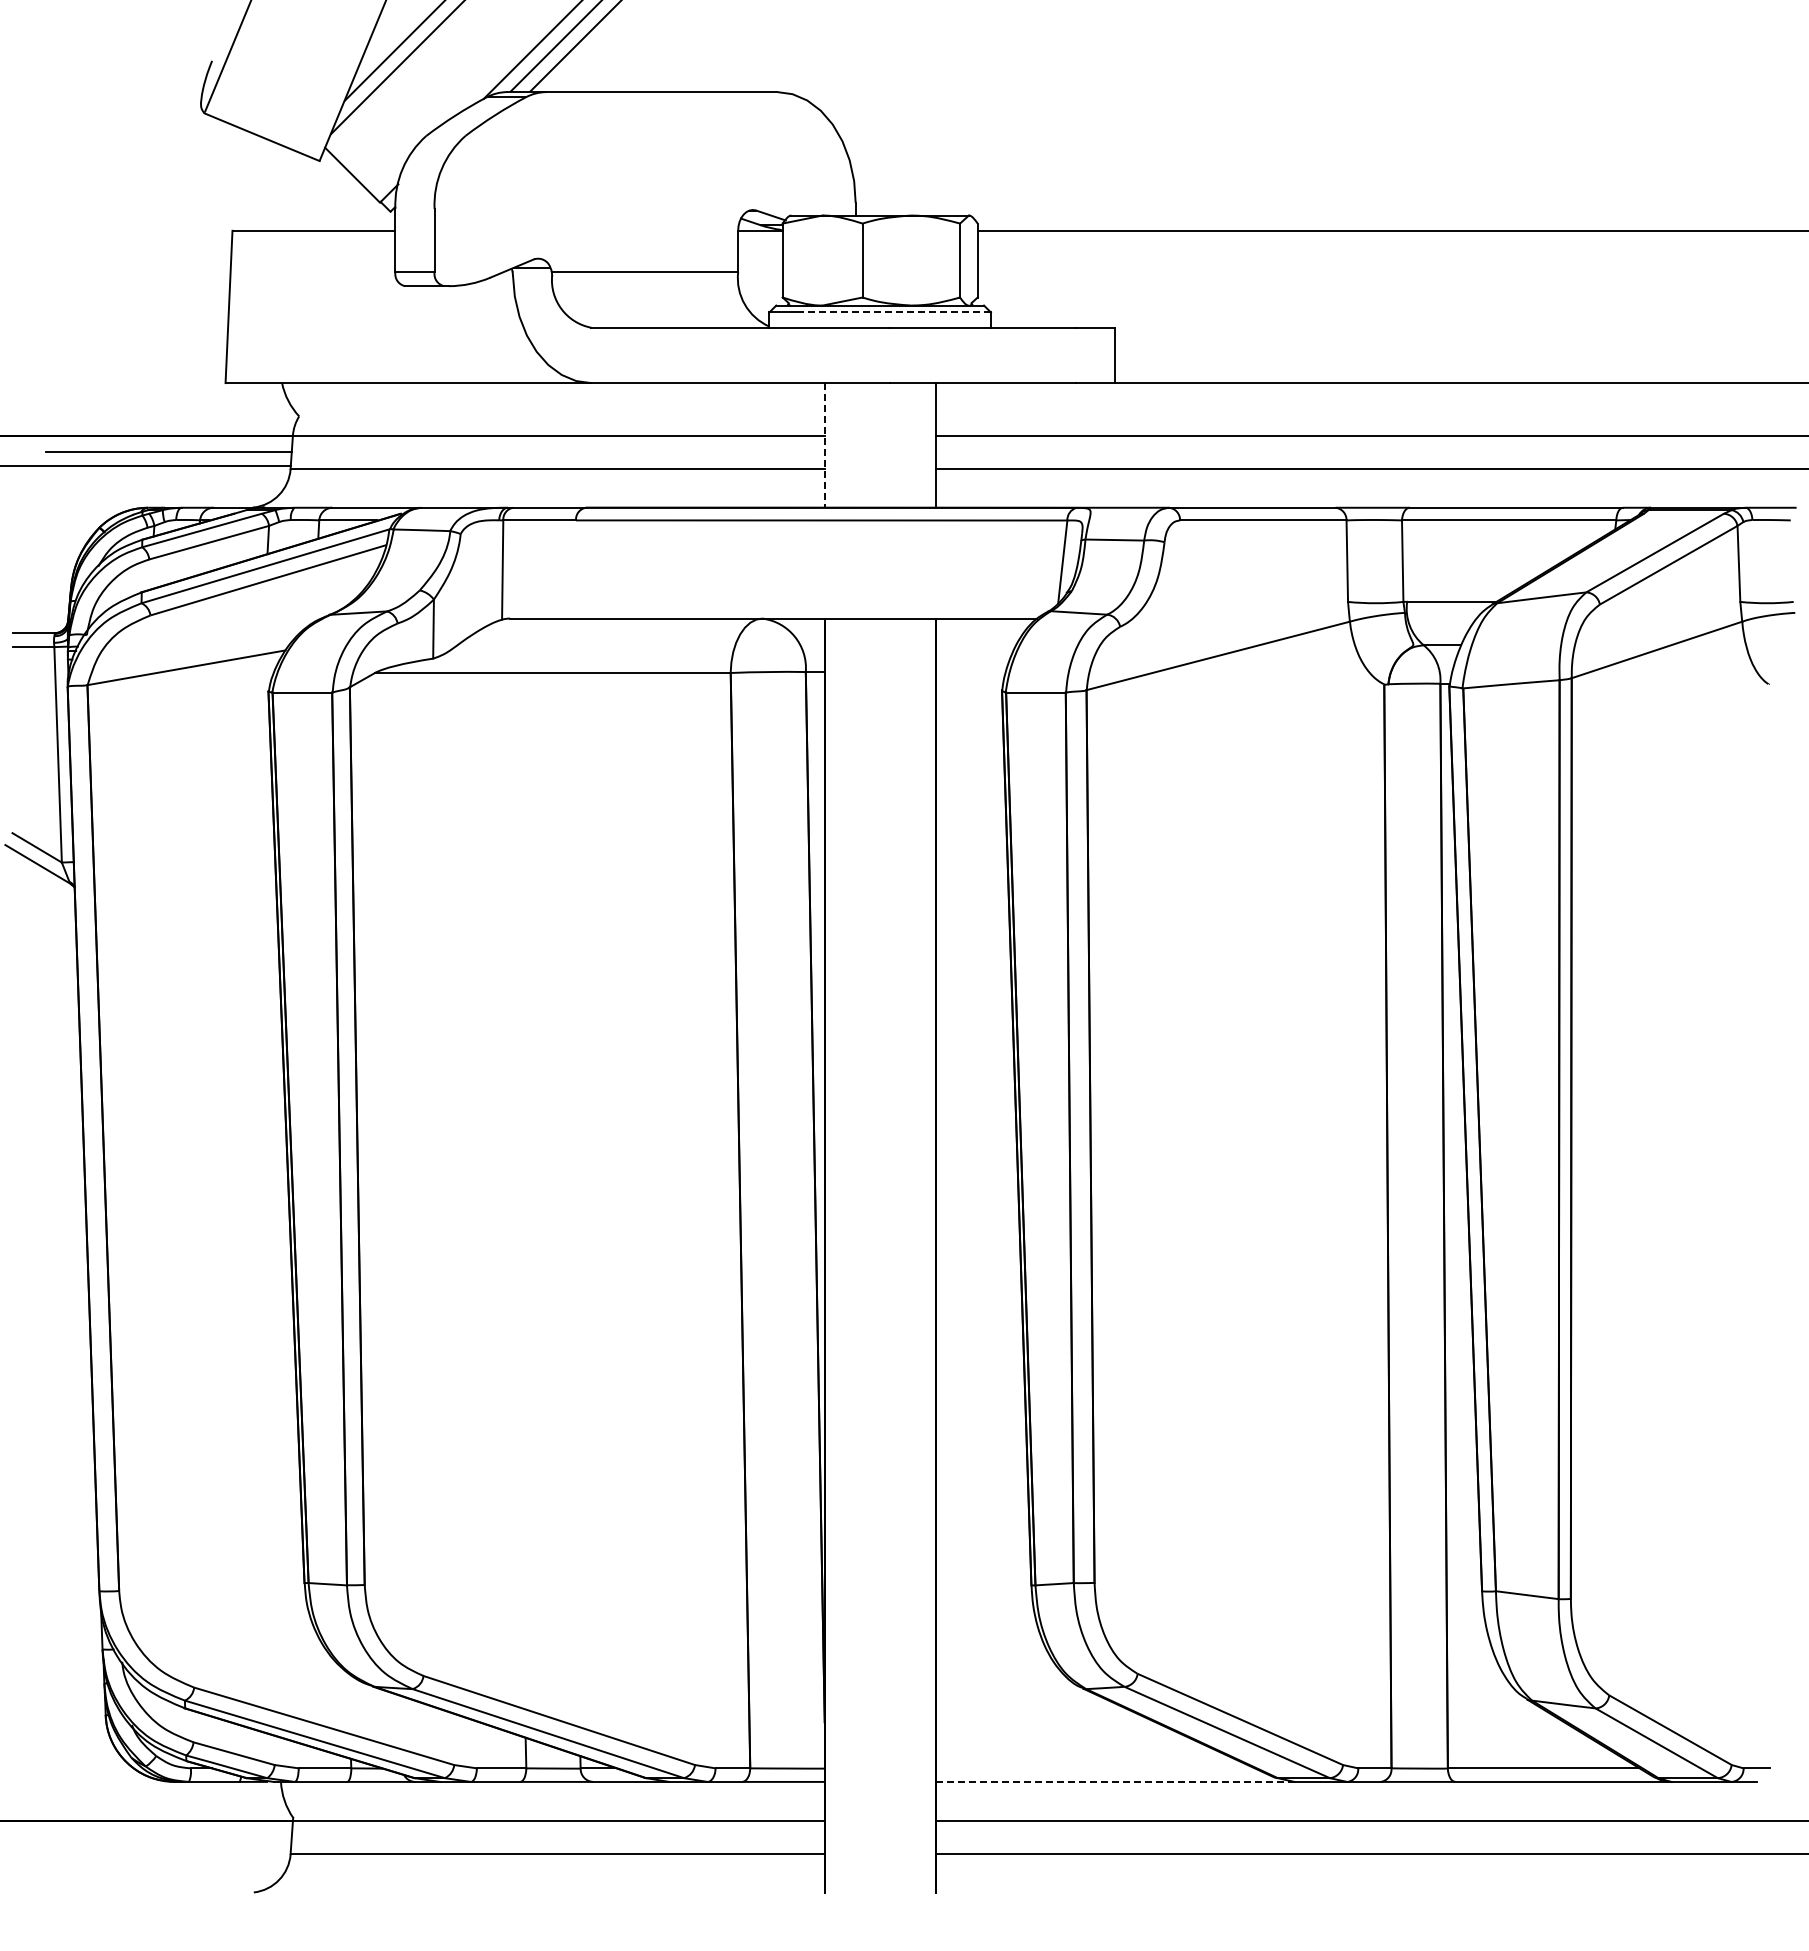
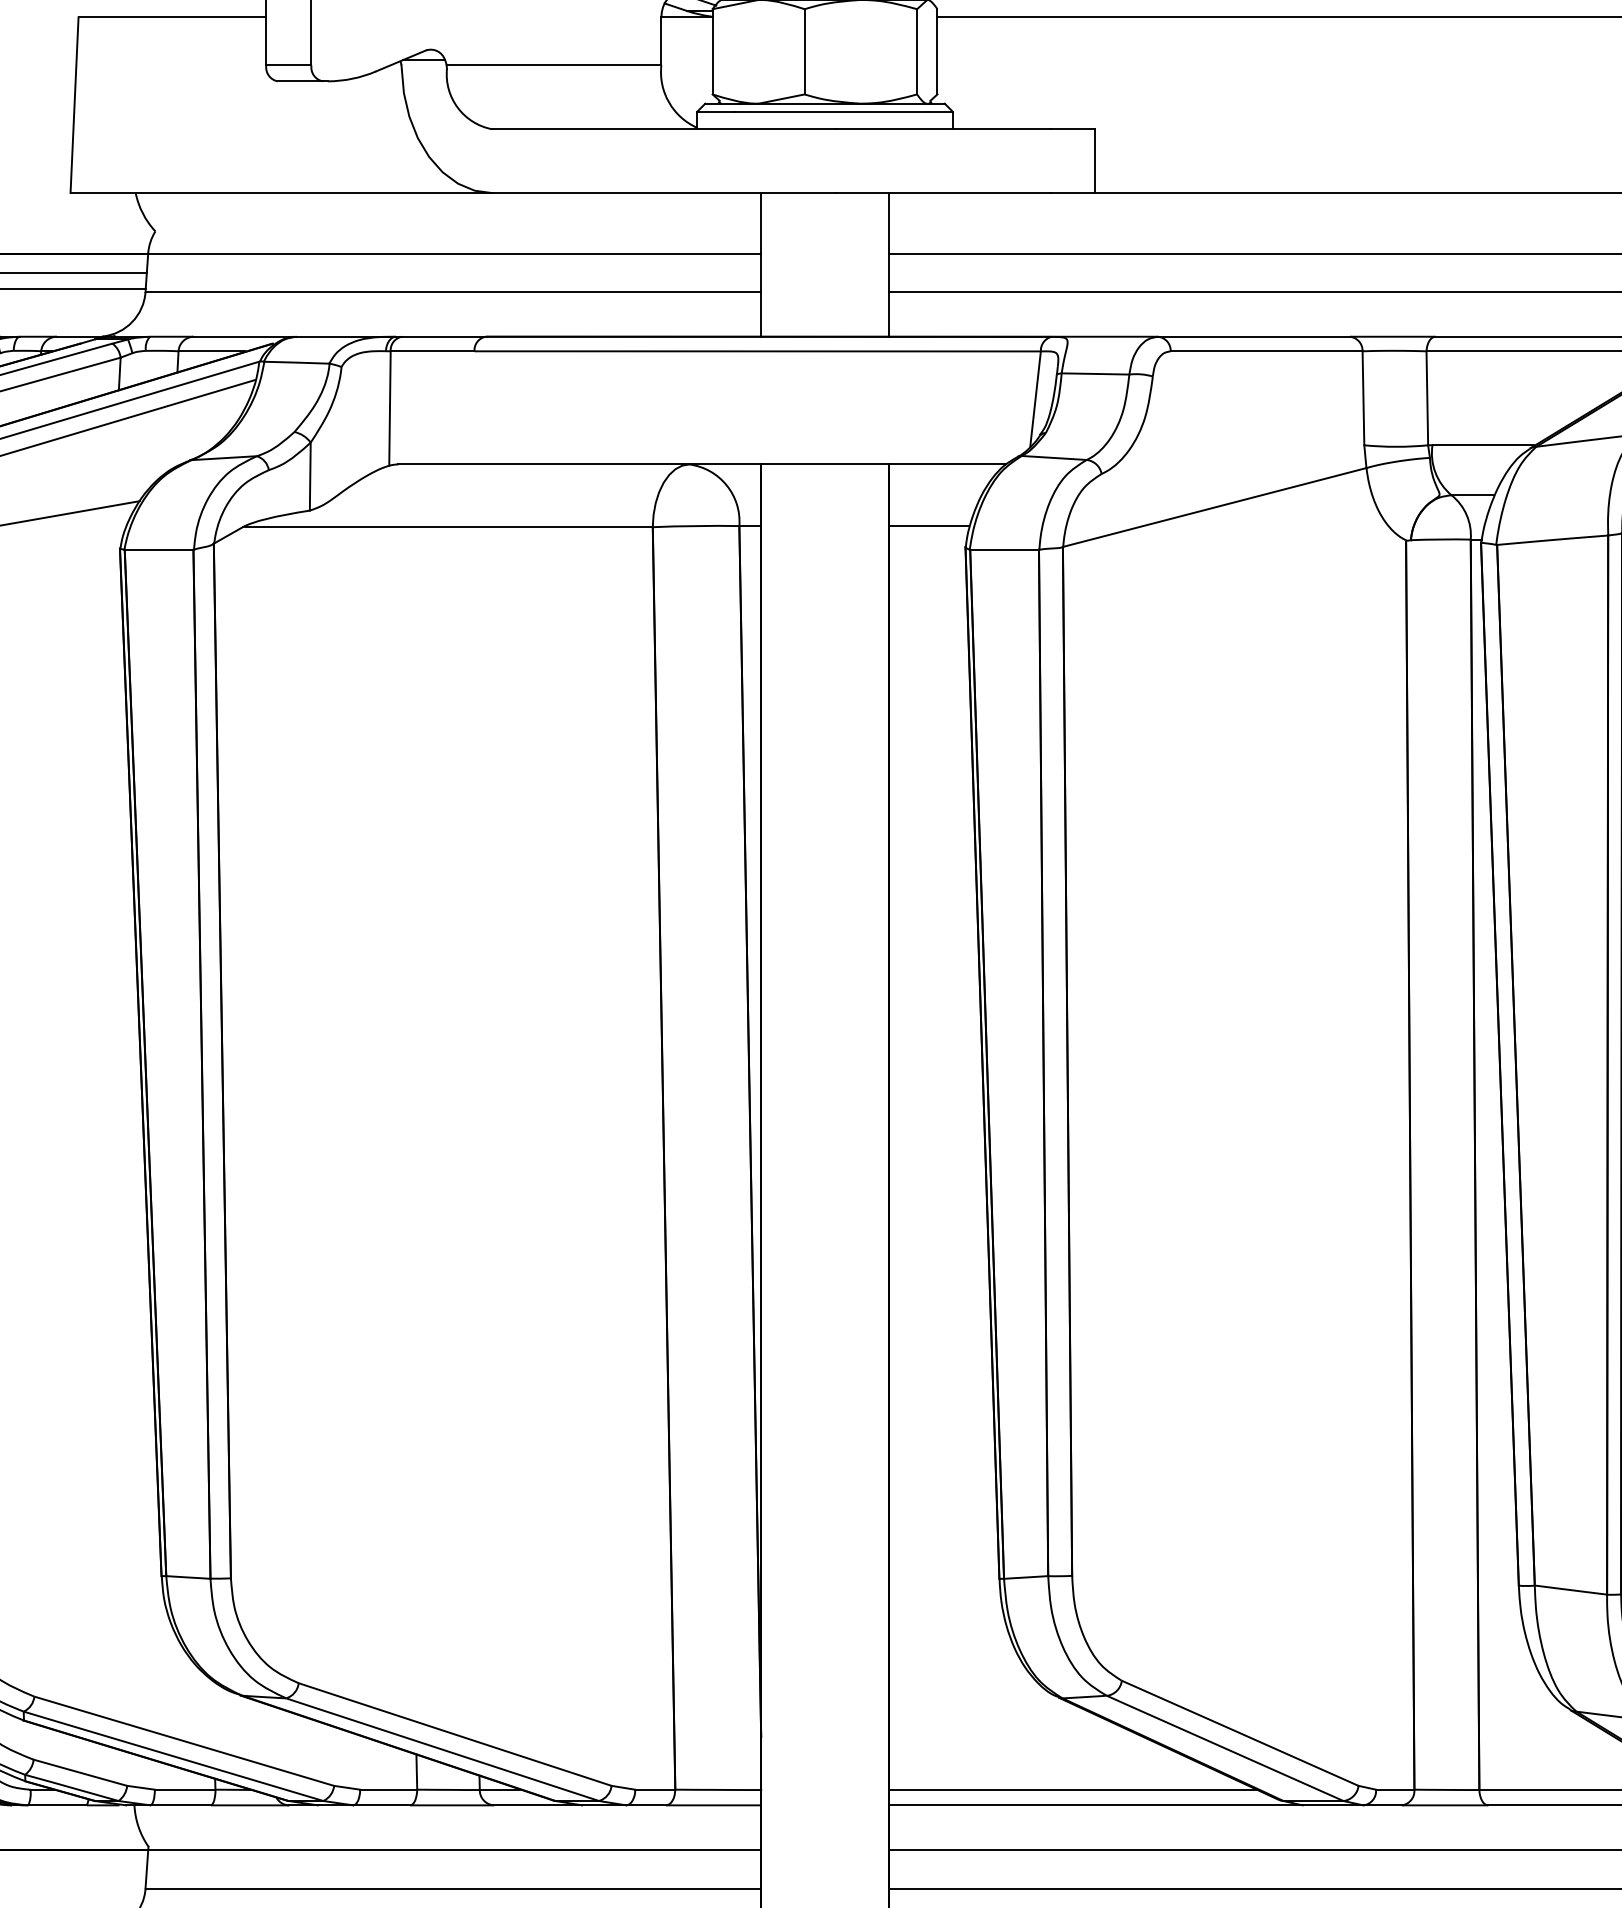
line: (896, 312) -> (843, 111), dashed -> solid
line: (824, 445) -> (760, 264), dashed -> solid
line: (969, 672) -> (928, 526), added
line: (1094, 1768) -> (1072, 1789), added
line: (1115, 1781) -> (1096, 1804), dashed -> solid

